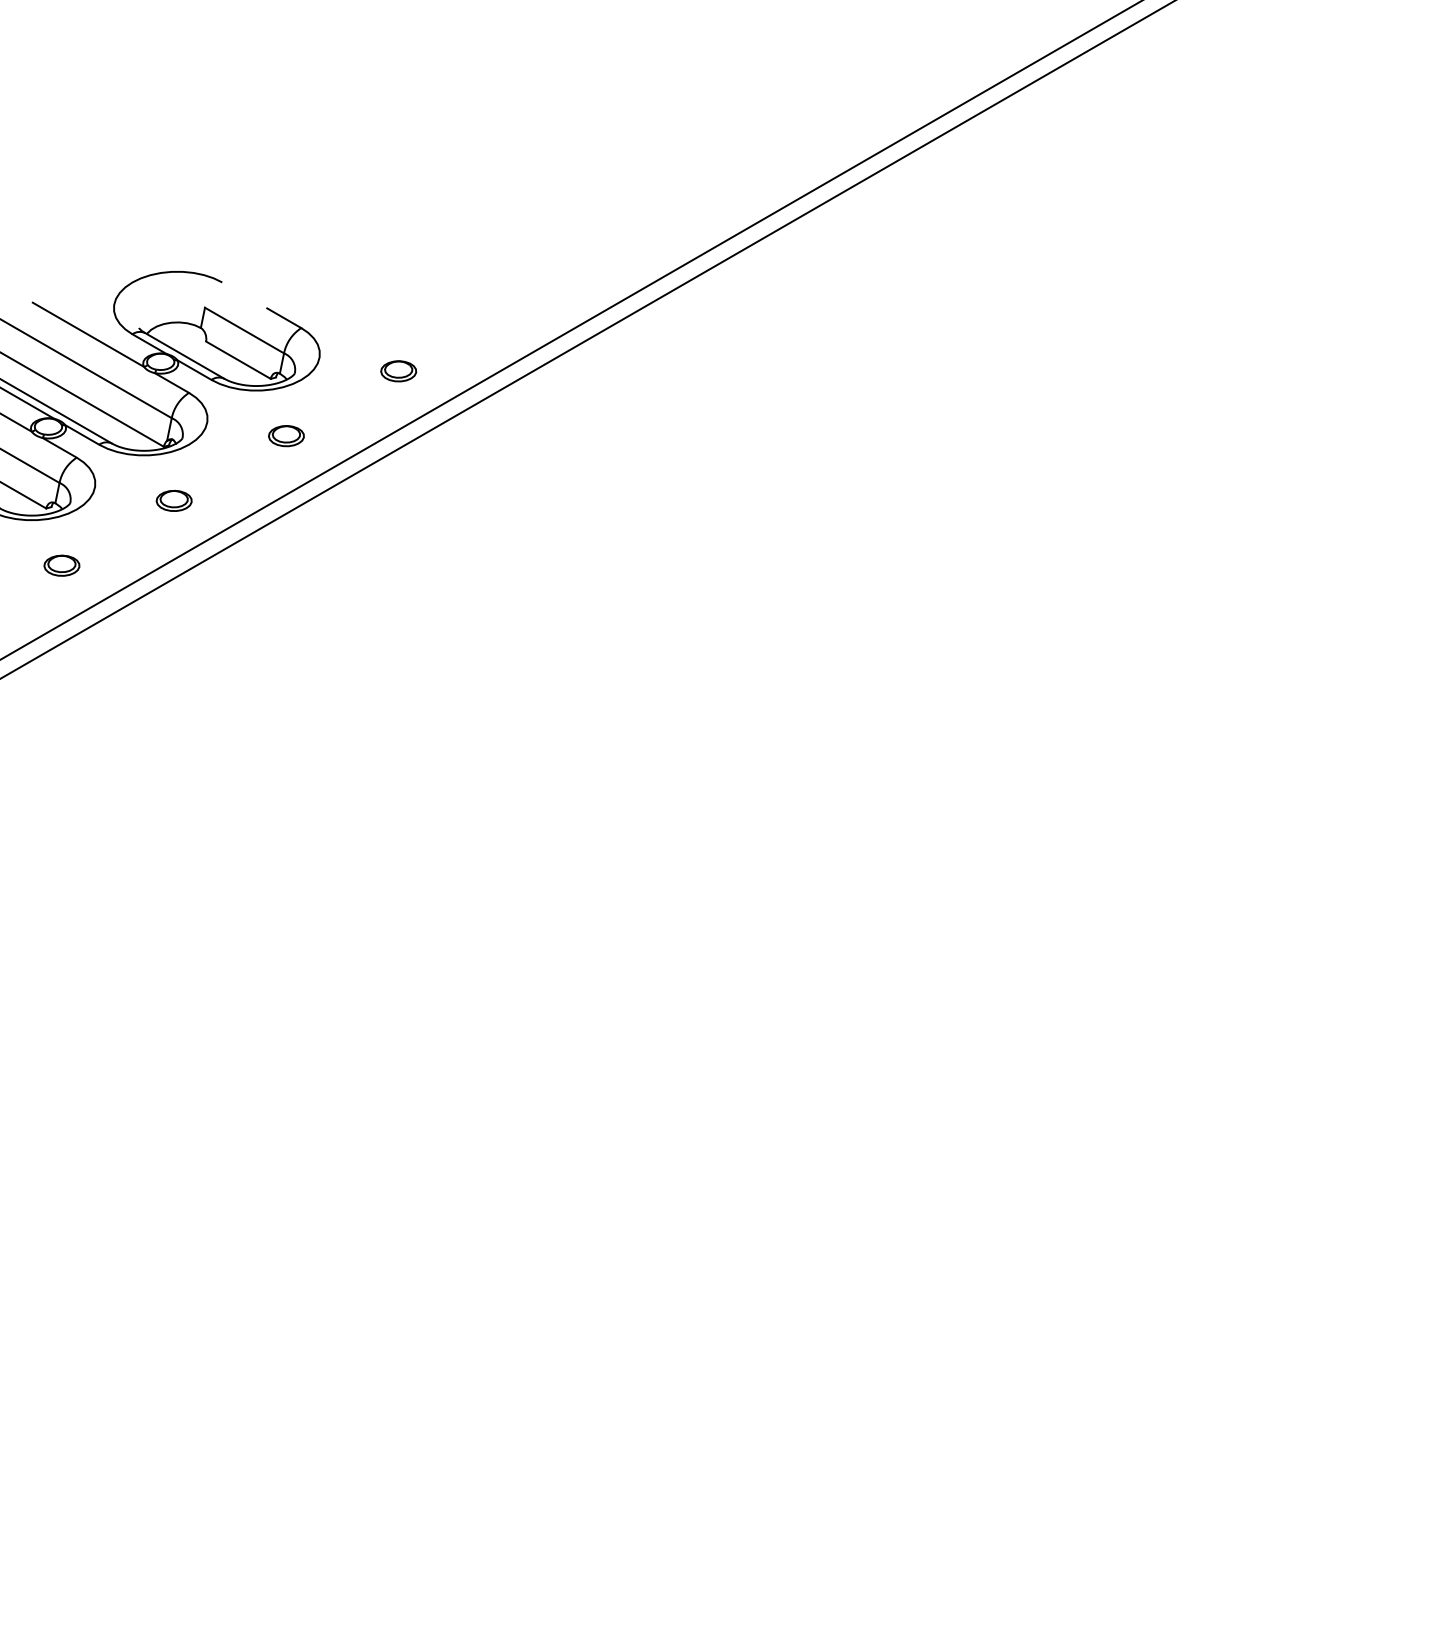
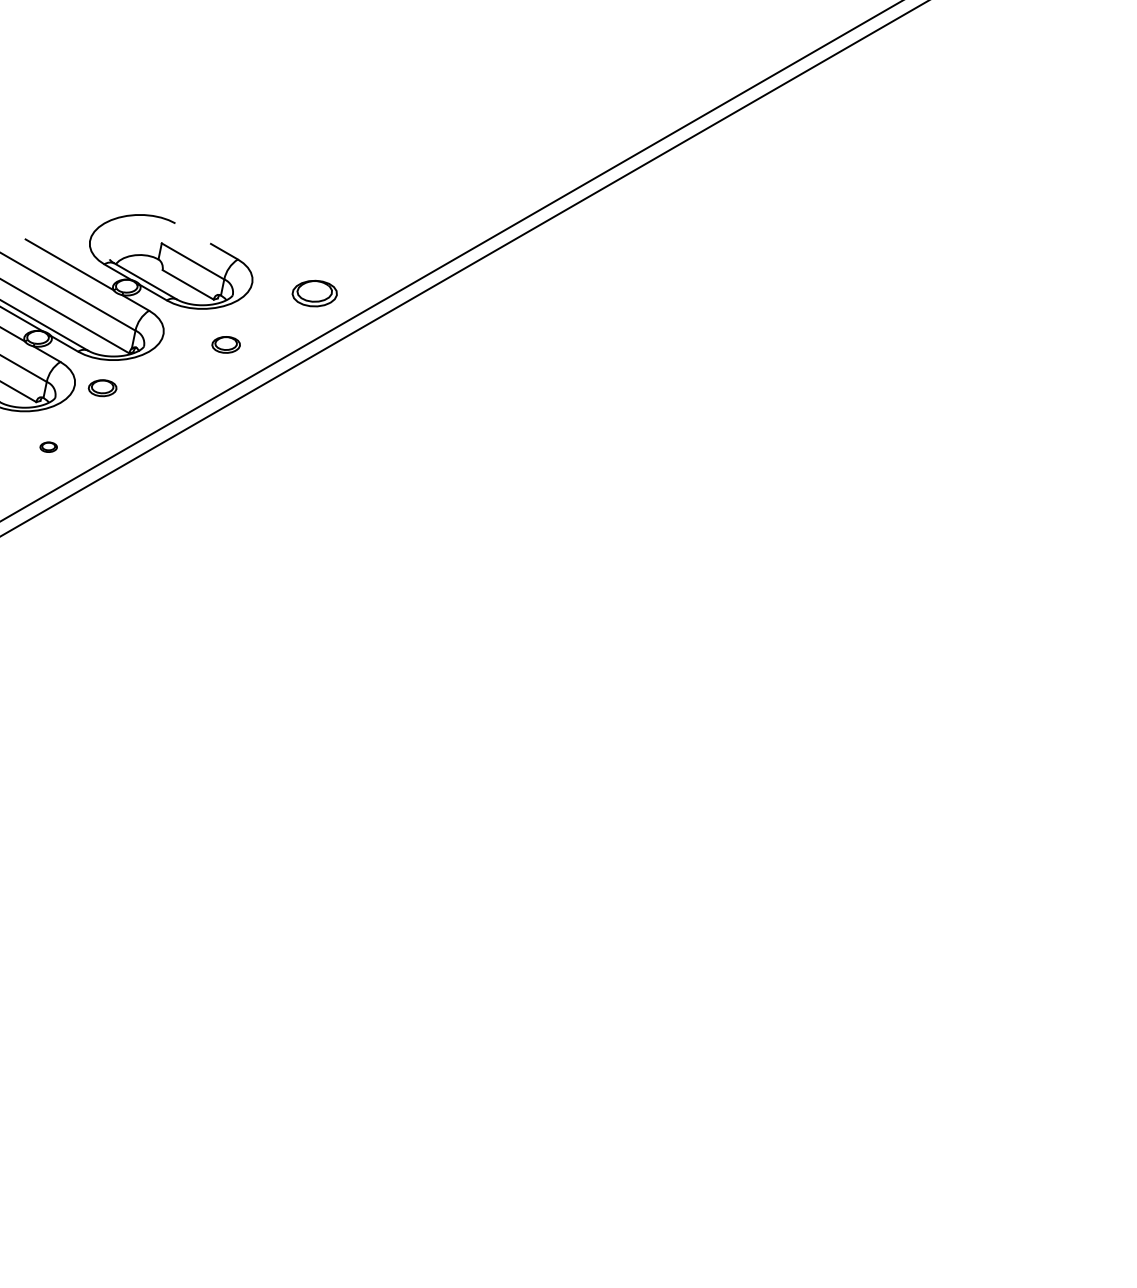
part: (398, 371) -> (314, 293), size x1.6
part: (173, 500) -> (102, 387), moved
part: (61, 565) -> (48, 447), size x0.6

